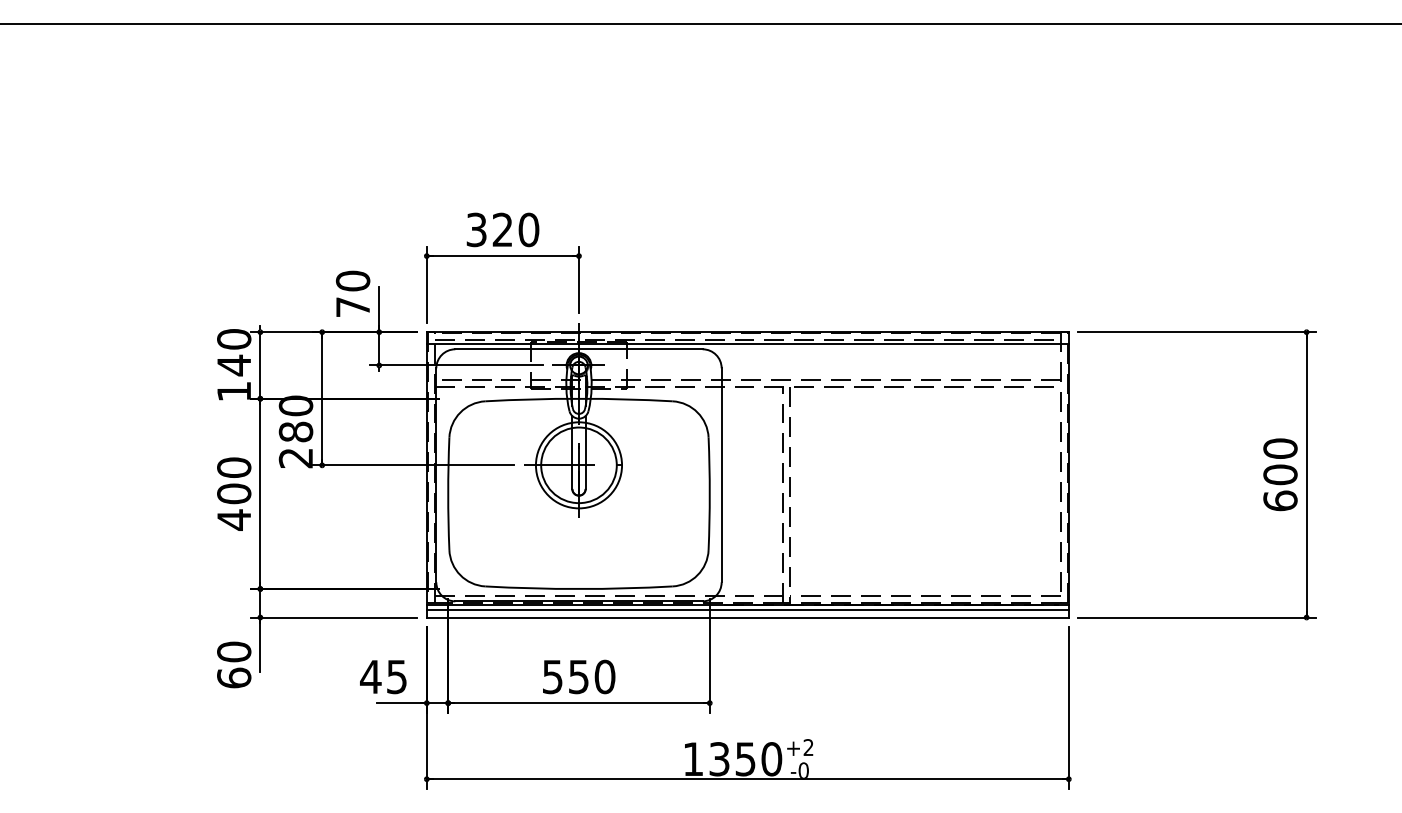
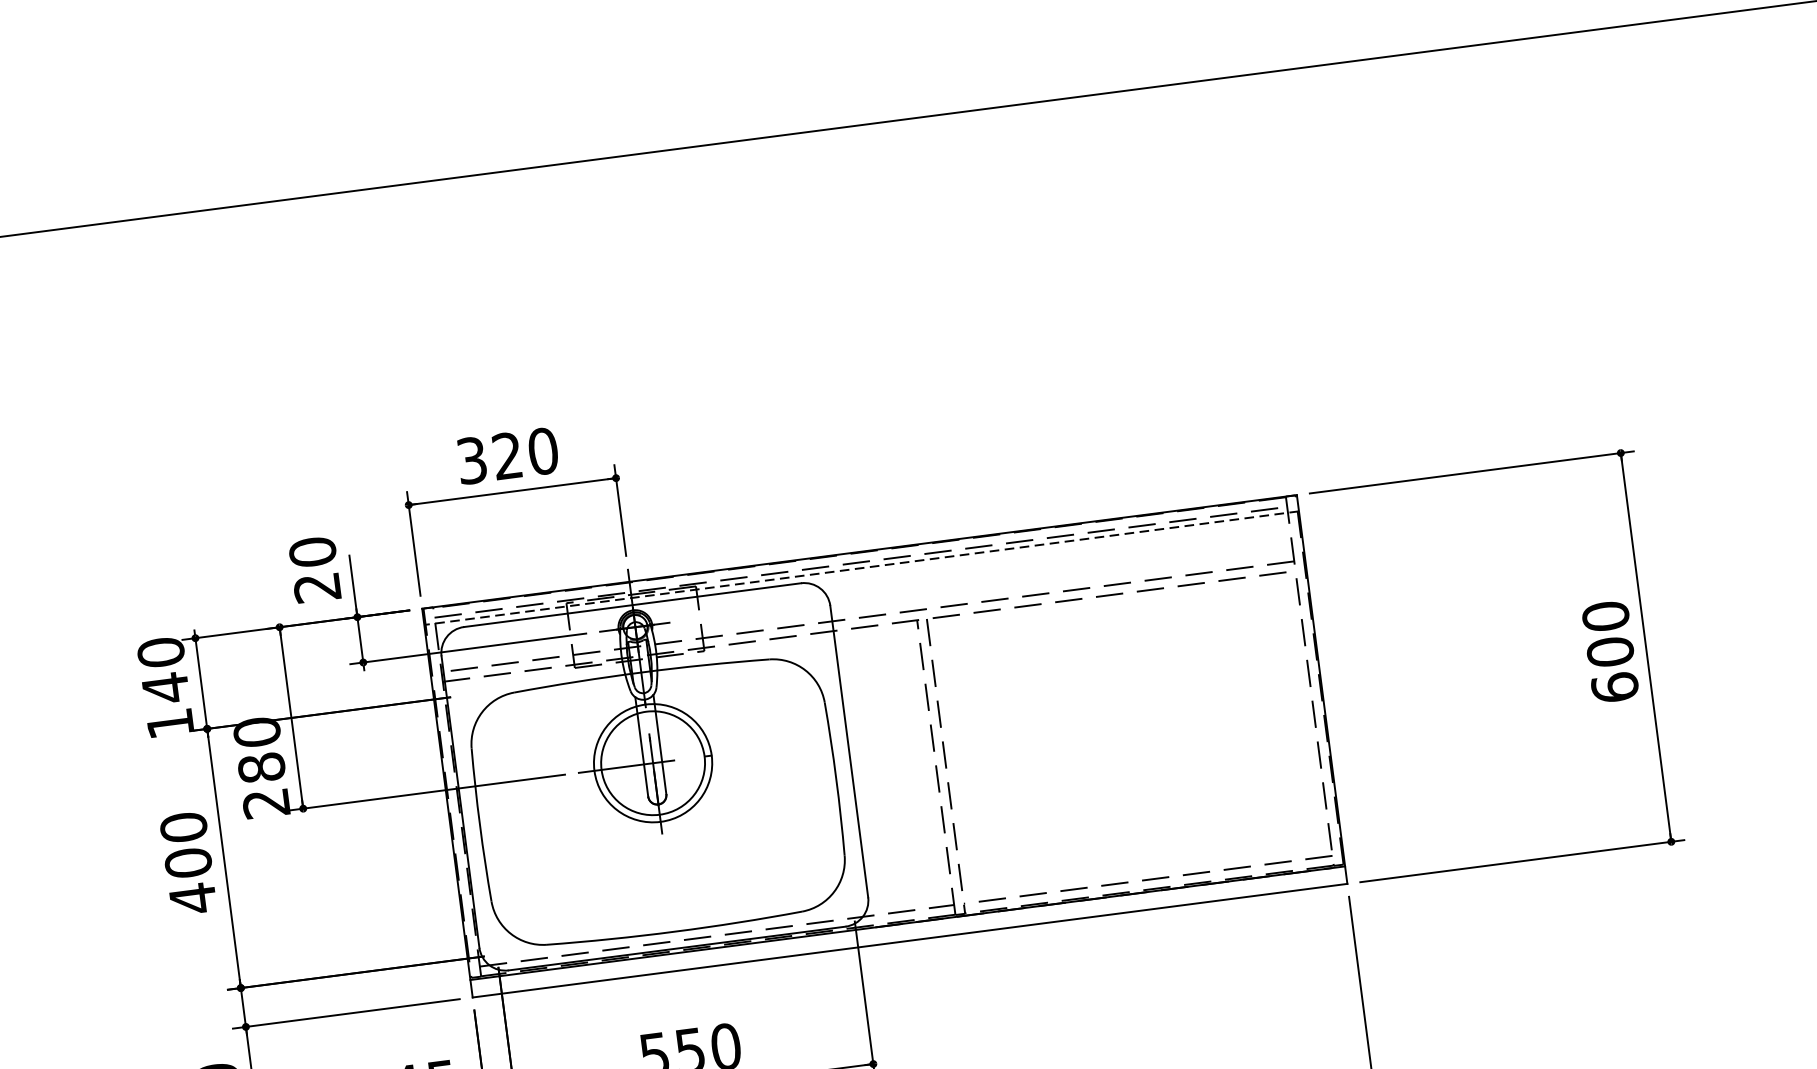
text: (352, 307) -> (316, 588), 70 -> 20
line: (747, 344) -> (861, 568), solid -> dashed
line: (747, 609) -> (908, 929), removed

